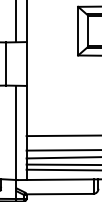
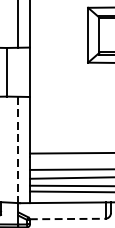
line: (16, 133) -> (18, 150), solid -> dashed
line: (60, 194) -> (68, 219), solid -> dashed

